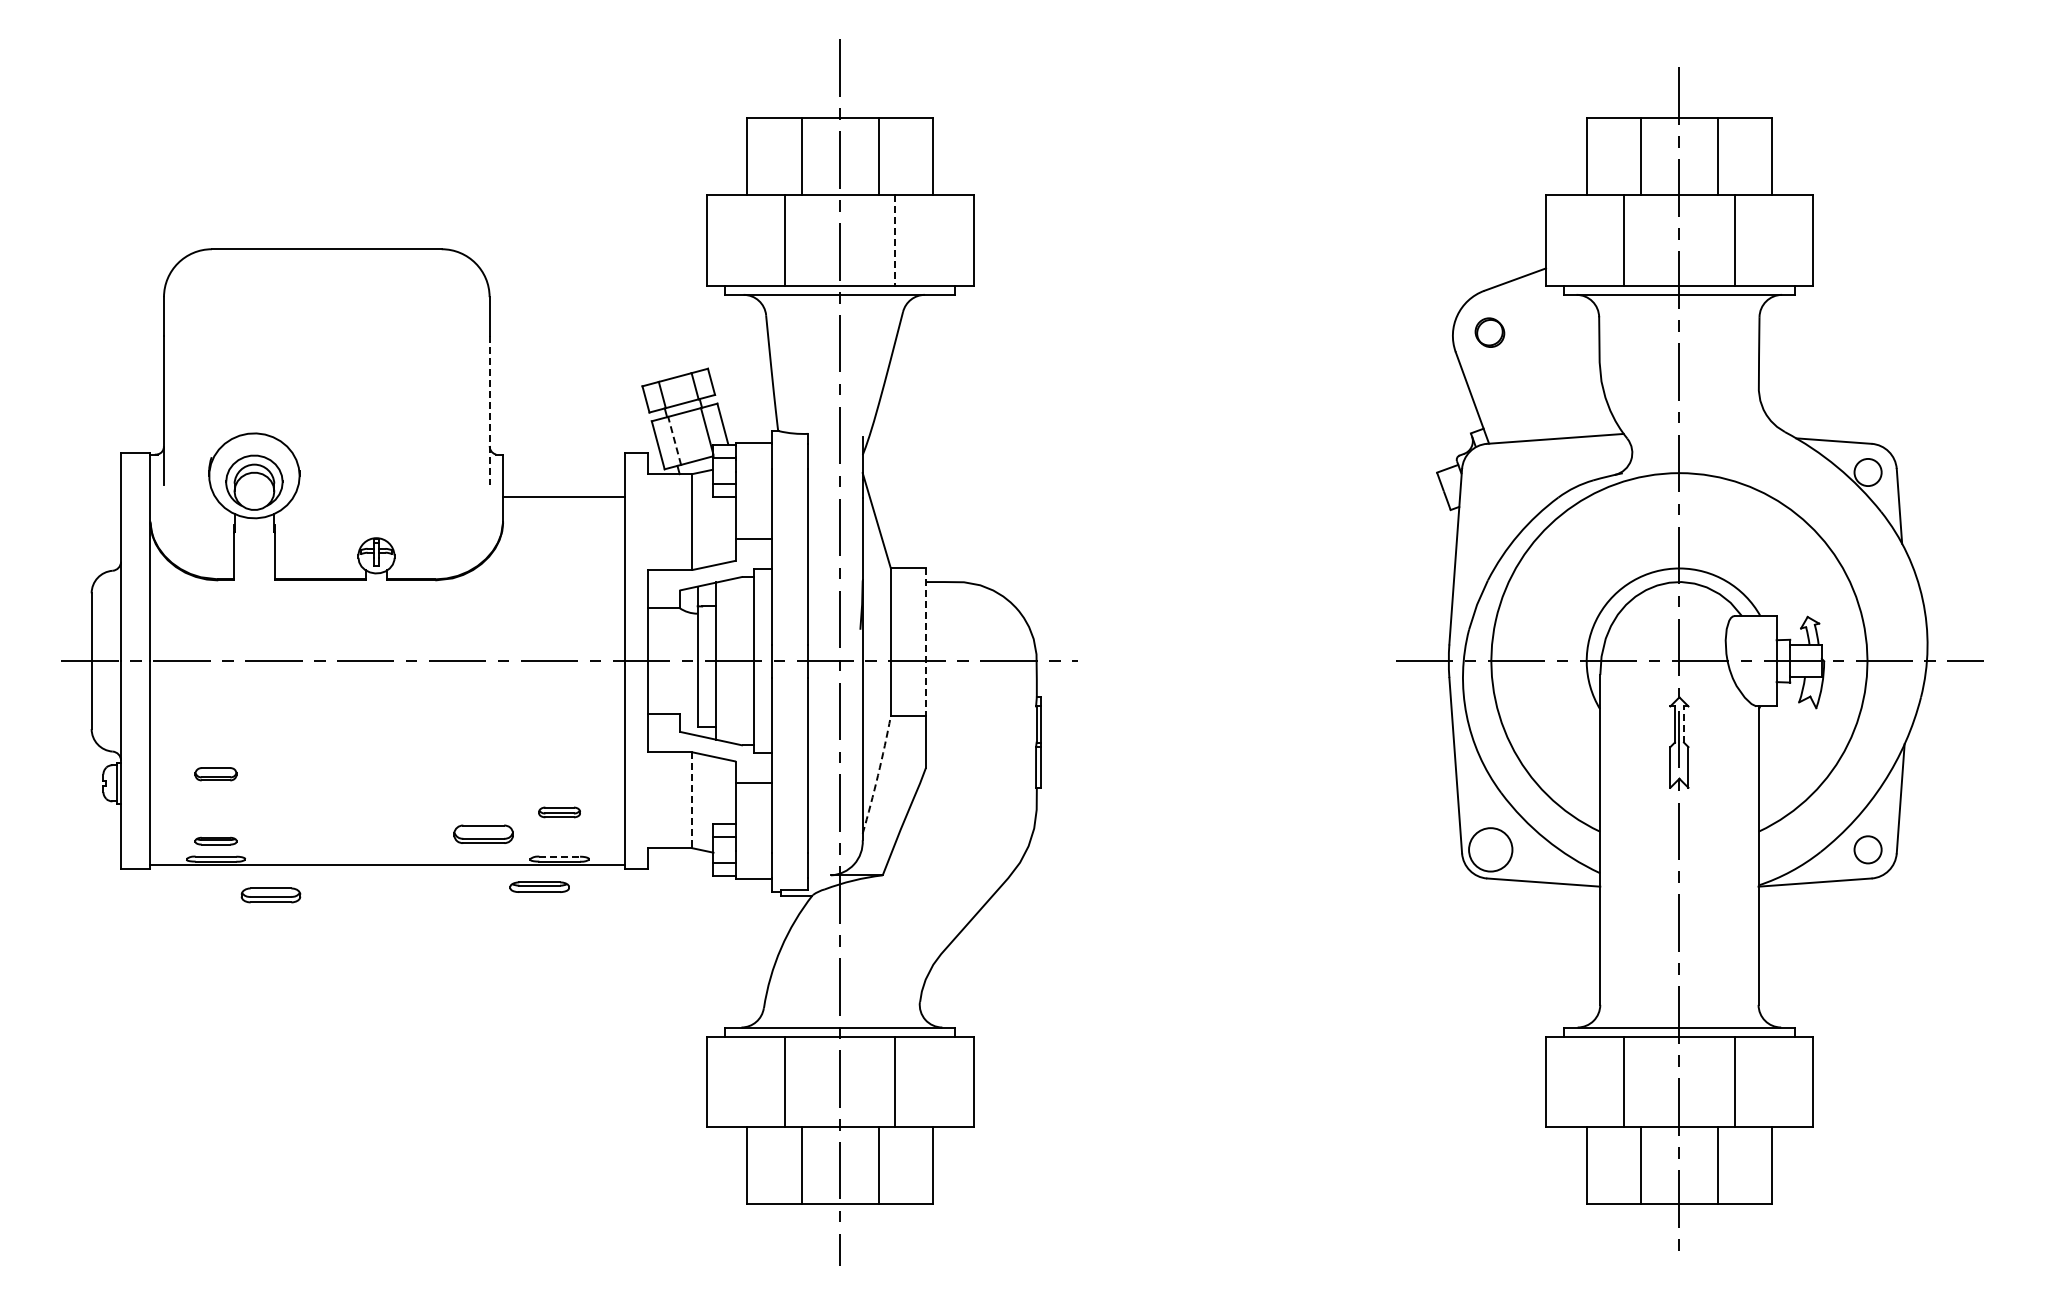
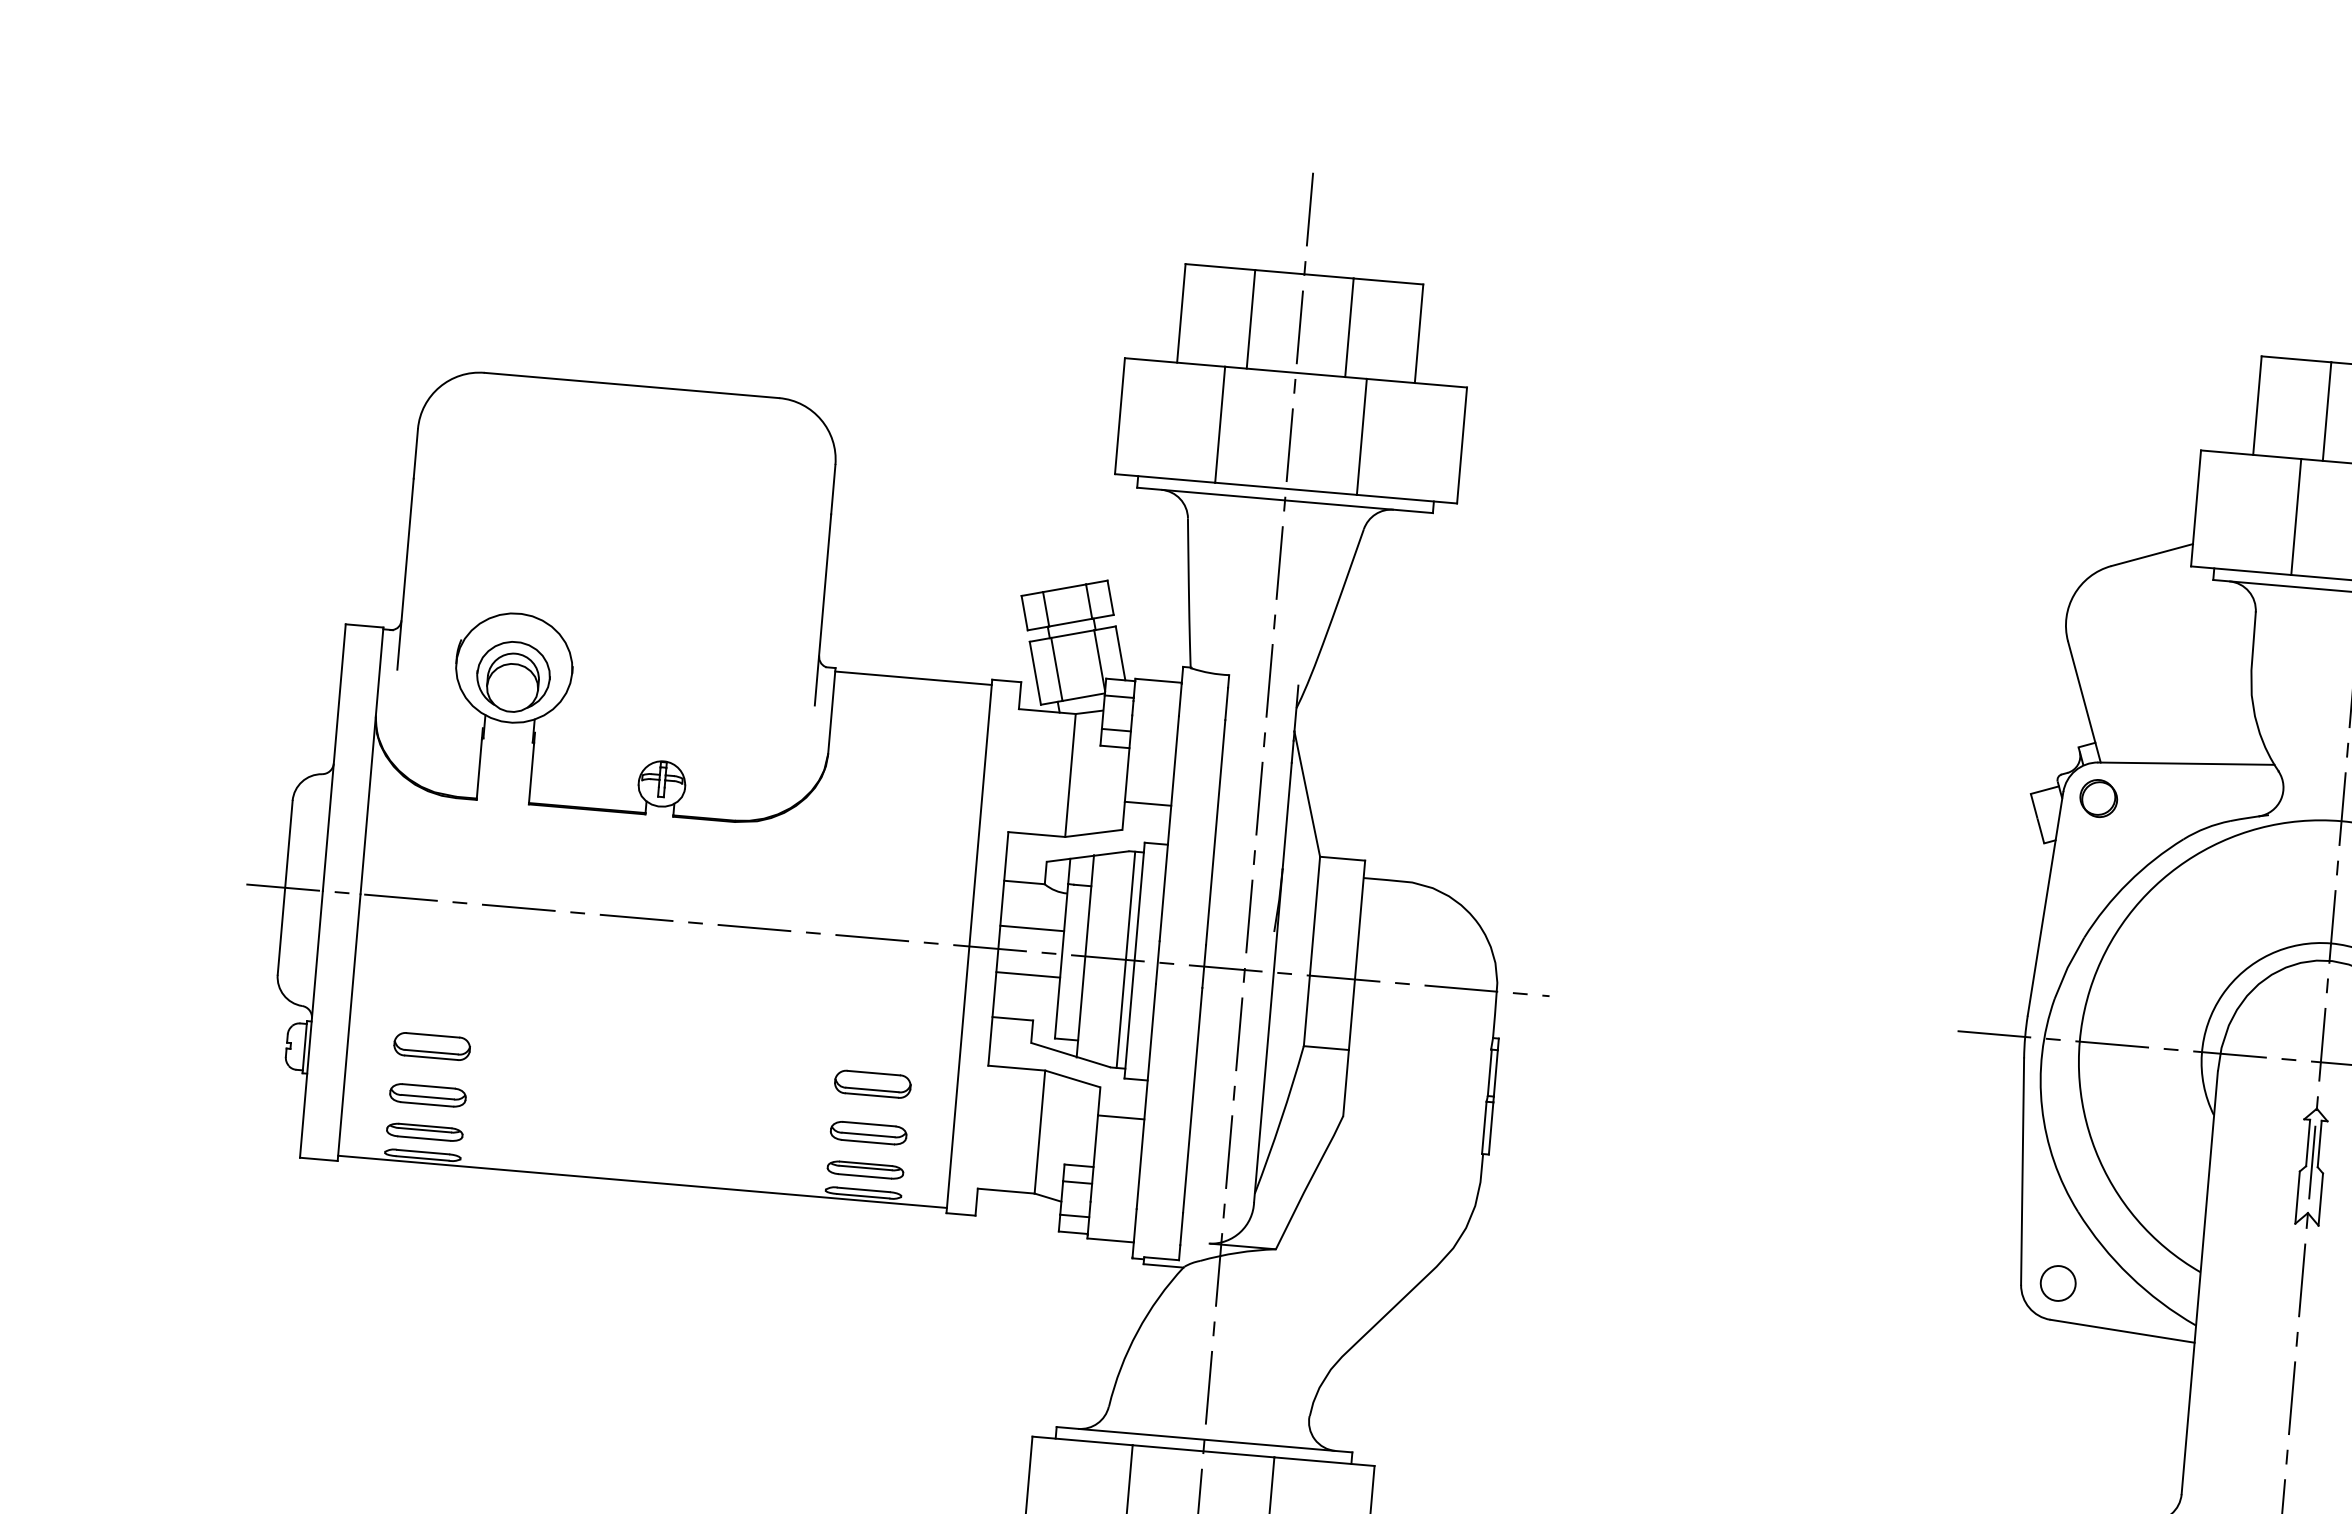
line: (895, 241) -> (1361, 438), dashed -> solid
part: (1489, 332) -> (2098, 798), moved
line: (489, 410) -> (822, 610), dashed -> solid
line: (674, 440) -> (1056, 668), dashed -> solid
line: (564, 497) -> (913, 678), moved
line: (926, 642) -> (1357, 955), dashed -> solid
line: (672, 643) -> (1031, 928), added
line: (747, 660) -> (1126, 959), added
line: (672, 679) -> (1027, 975), added
line: (1683, 724) -> (2319, 1143), dashed -> solid
part: (215, 773) -> (431, 1045), size x1.43
arc: (878, 775) -> (1281, 1120), dashed -> solid
line: (692, 800) -> (1040, 1132), dashed -> solid
part: (559, 812) -> (868, 1133), size x1.43
part: (483, 833) -> (872, 1083), moved
part: (215, 840) -> (424, 1131), size x1.43
circle: (1490, 849) -> (2057, 1282), size x0.62
line: (560, 856) -> (864, 1189), dashed -> solid
part: (539, 886) -> (865, 1169), moved
part: (270, 895) -> (427, 1095), moved

